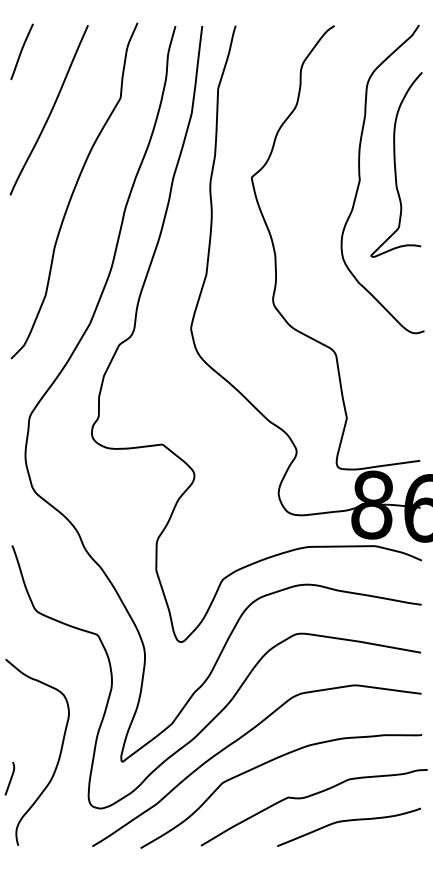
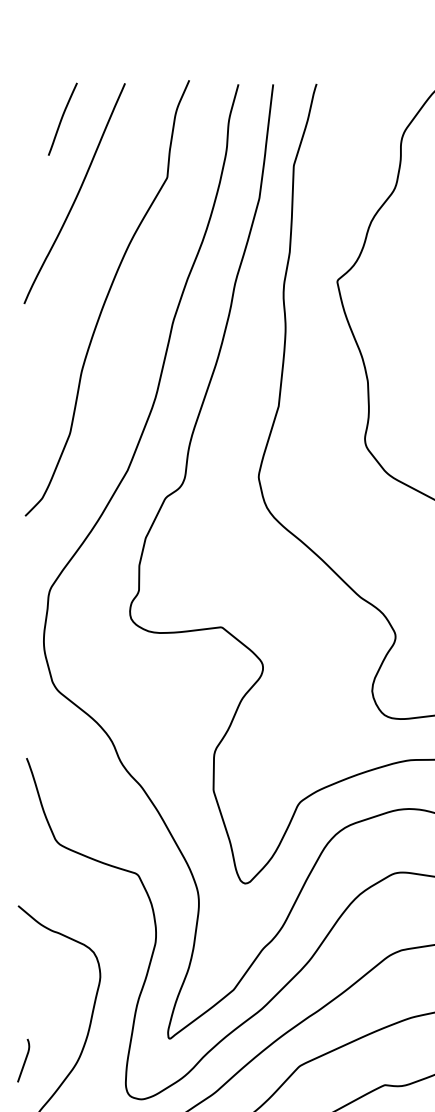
curve: (21, 51) -> (62, 118), moved

